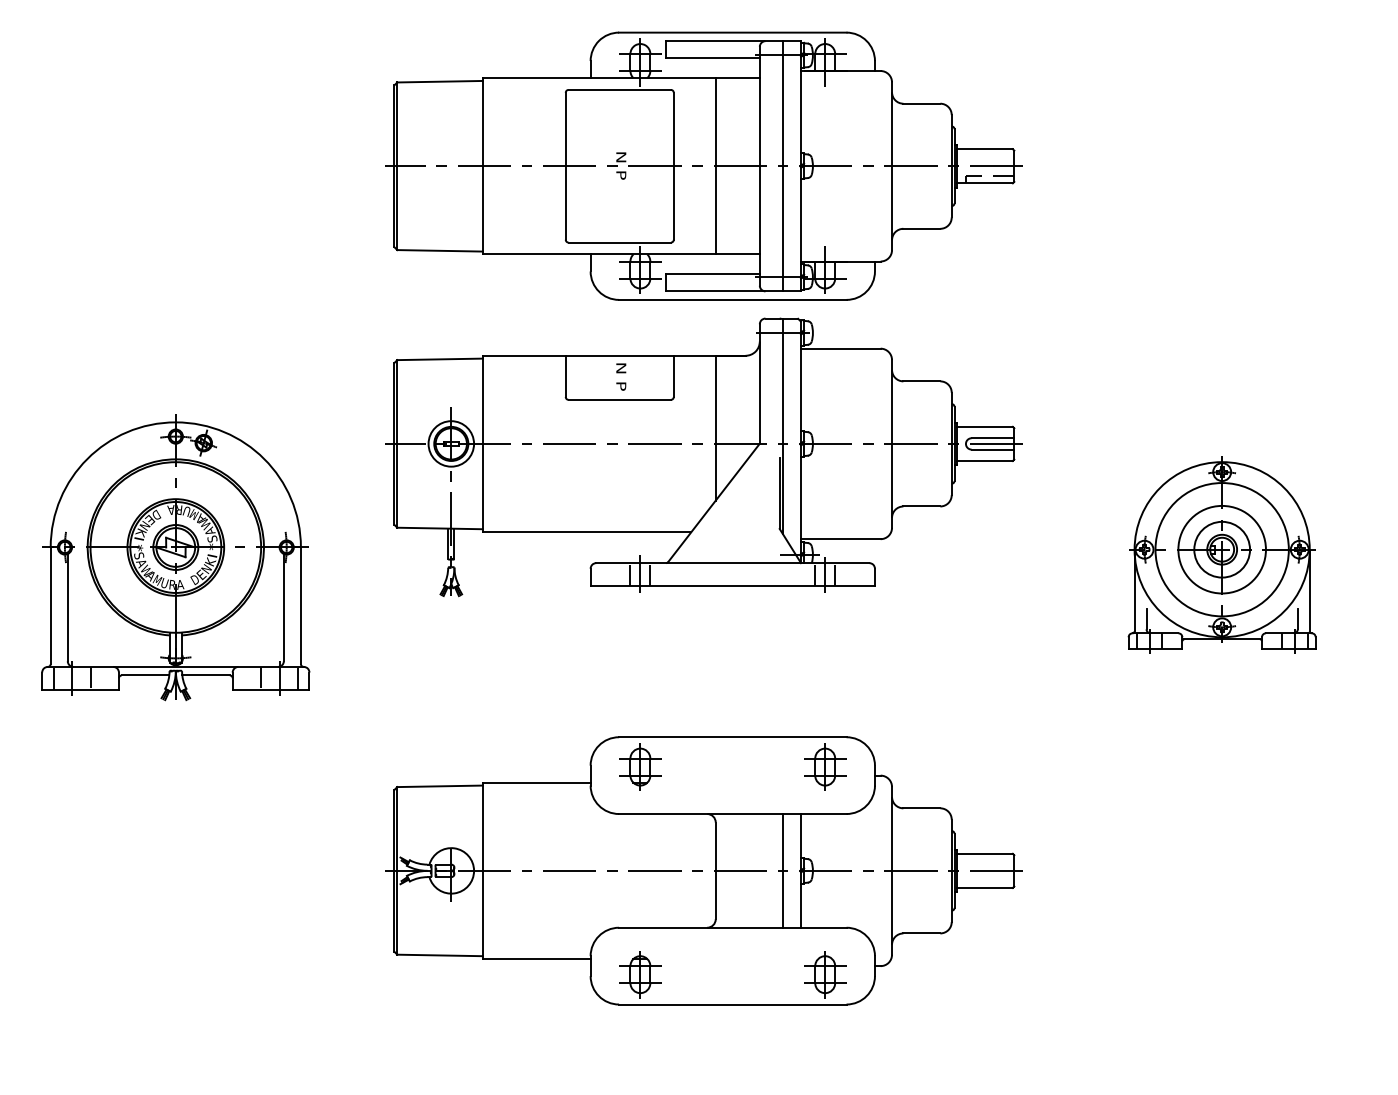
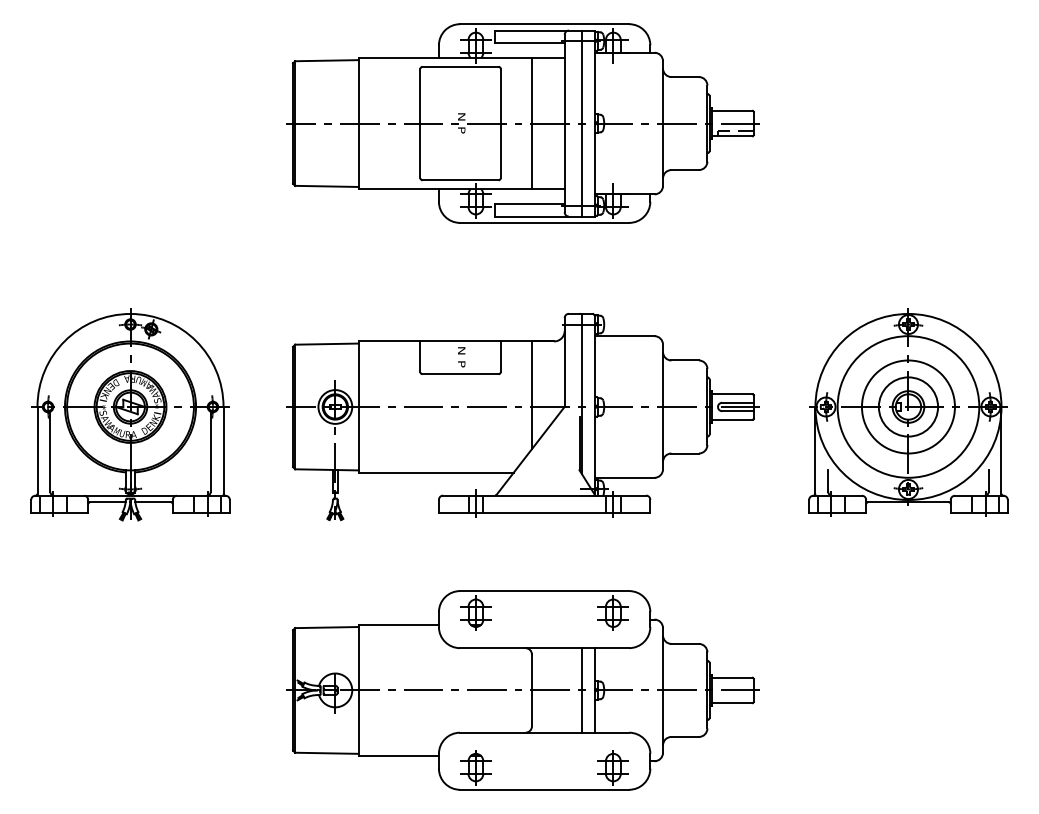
part: (703, 456) -> (522, 416), moved
part: (1222, 554) -> (908, 412), size x1.43
part: (703, 870) -> (522, 690), moved

